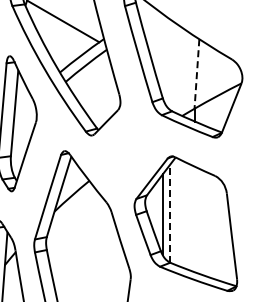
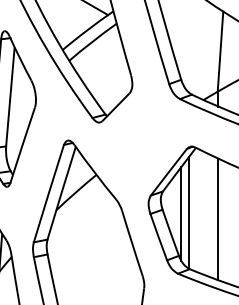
line: (196, 74) -> (219, 52), dashed -> solid
line: (169, 213) -> (188, 212), dashed -> solid
line: (195, 219) -> (218, 219), added

